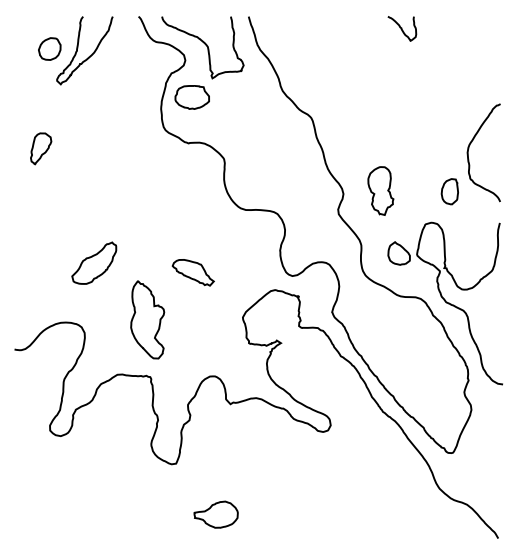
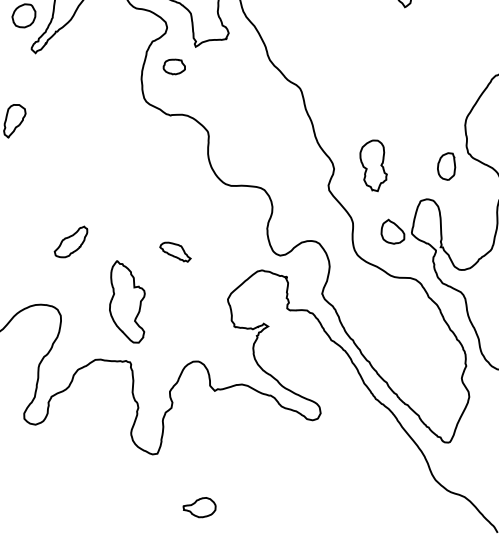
part: (191, 97) -> (173, 67), size x0.6
part: (94, 262) -> (71, 241), size x0.7
part: (192, 272) -> (174, 251), size x0.7
part: (215, 514) -> (198, 507), size x0.7

